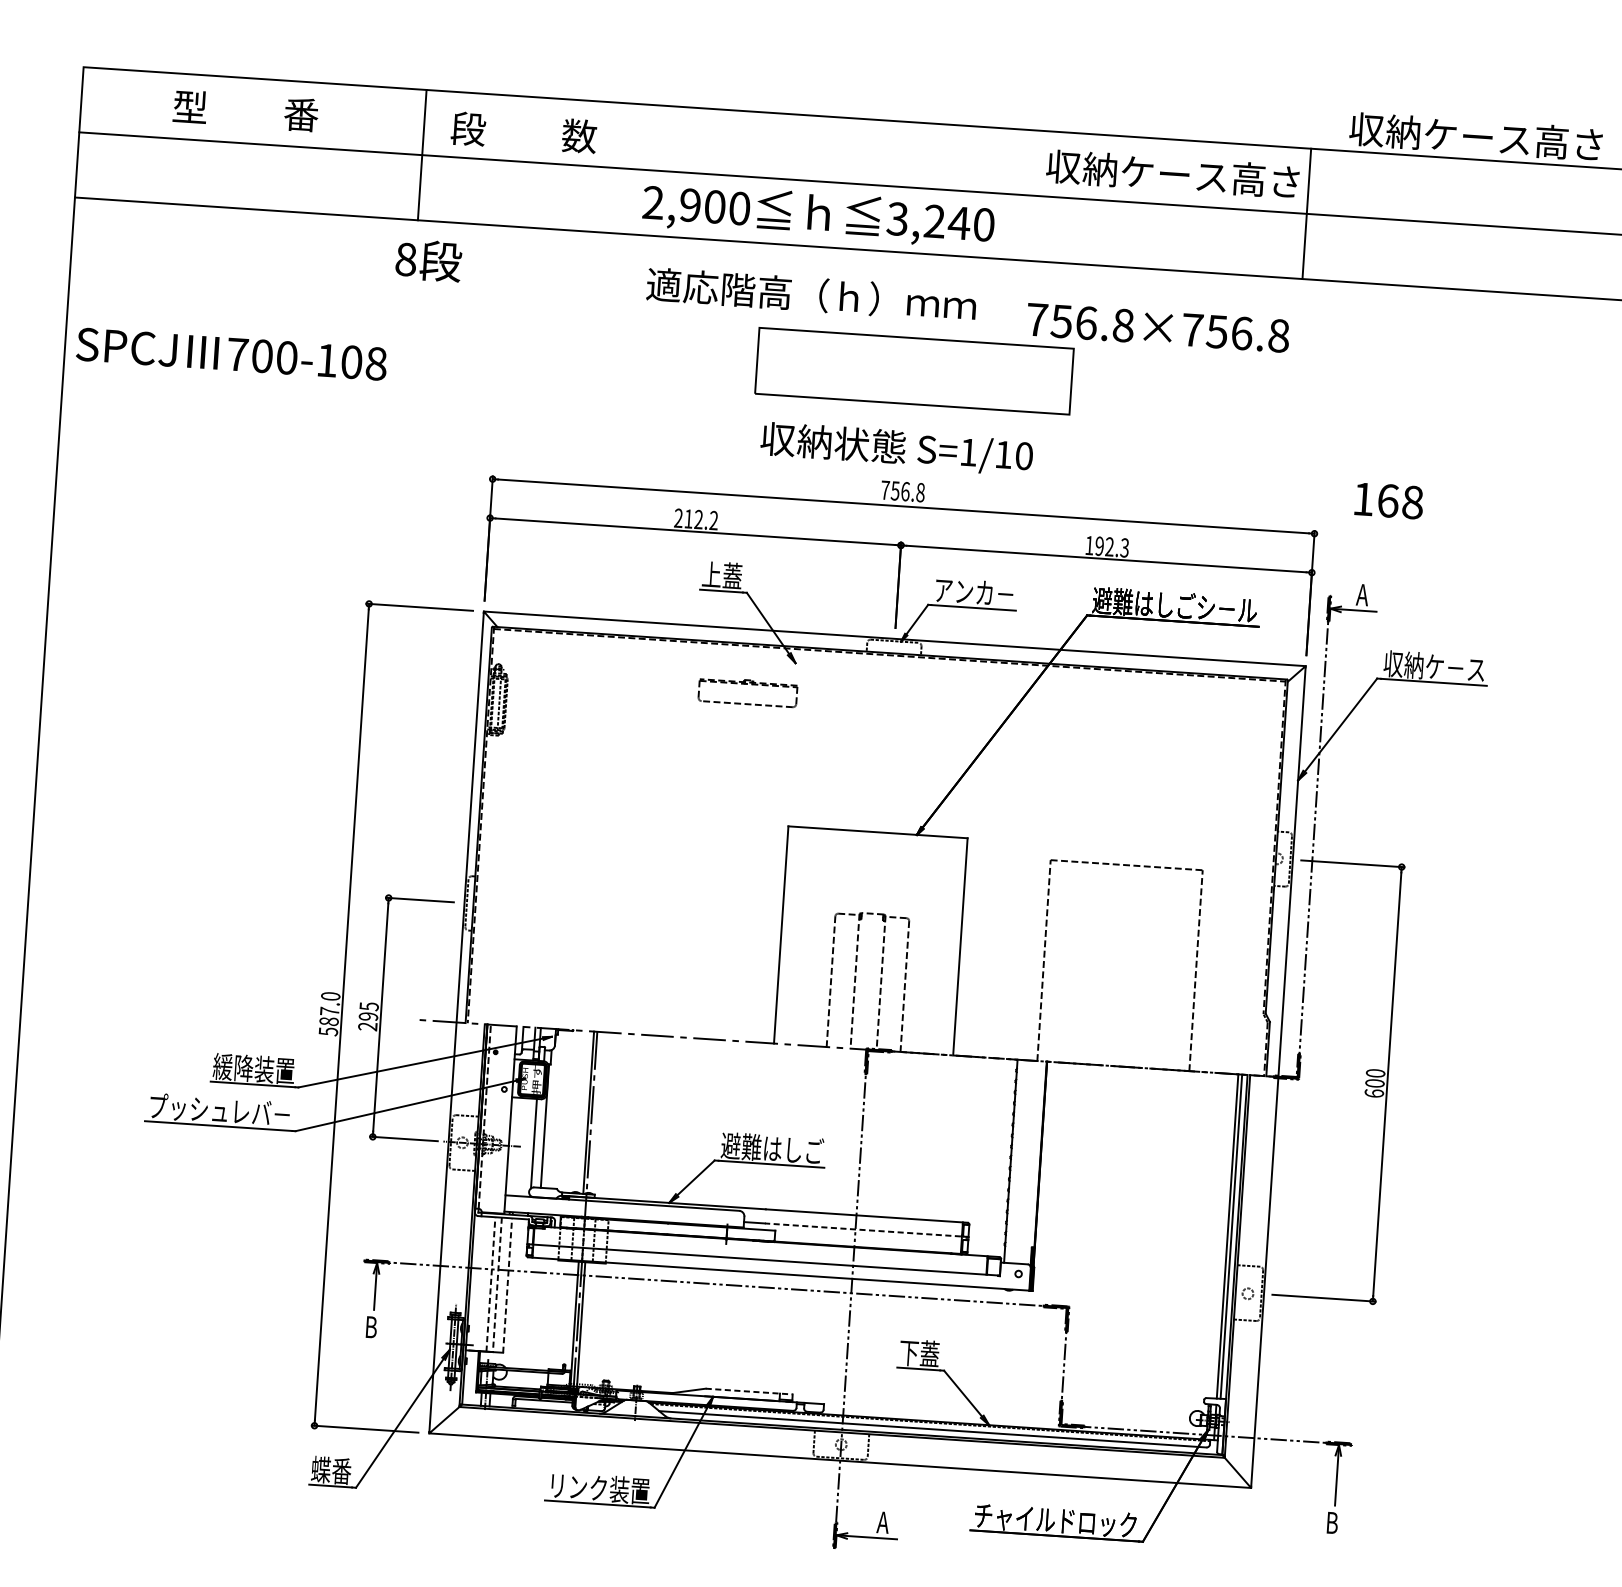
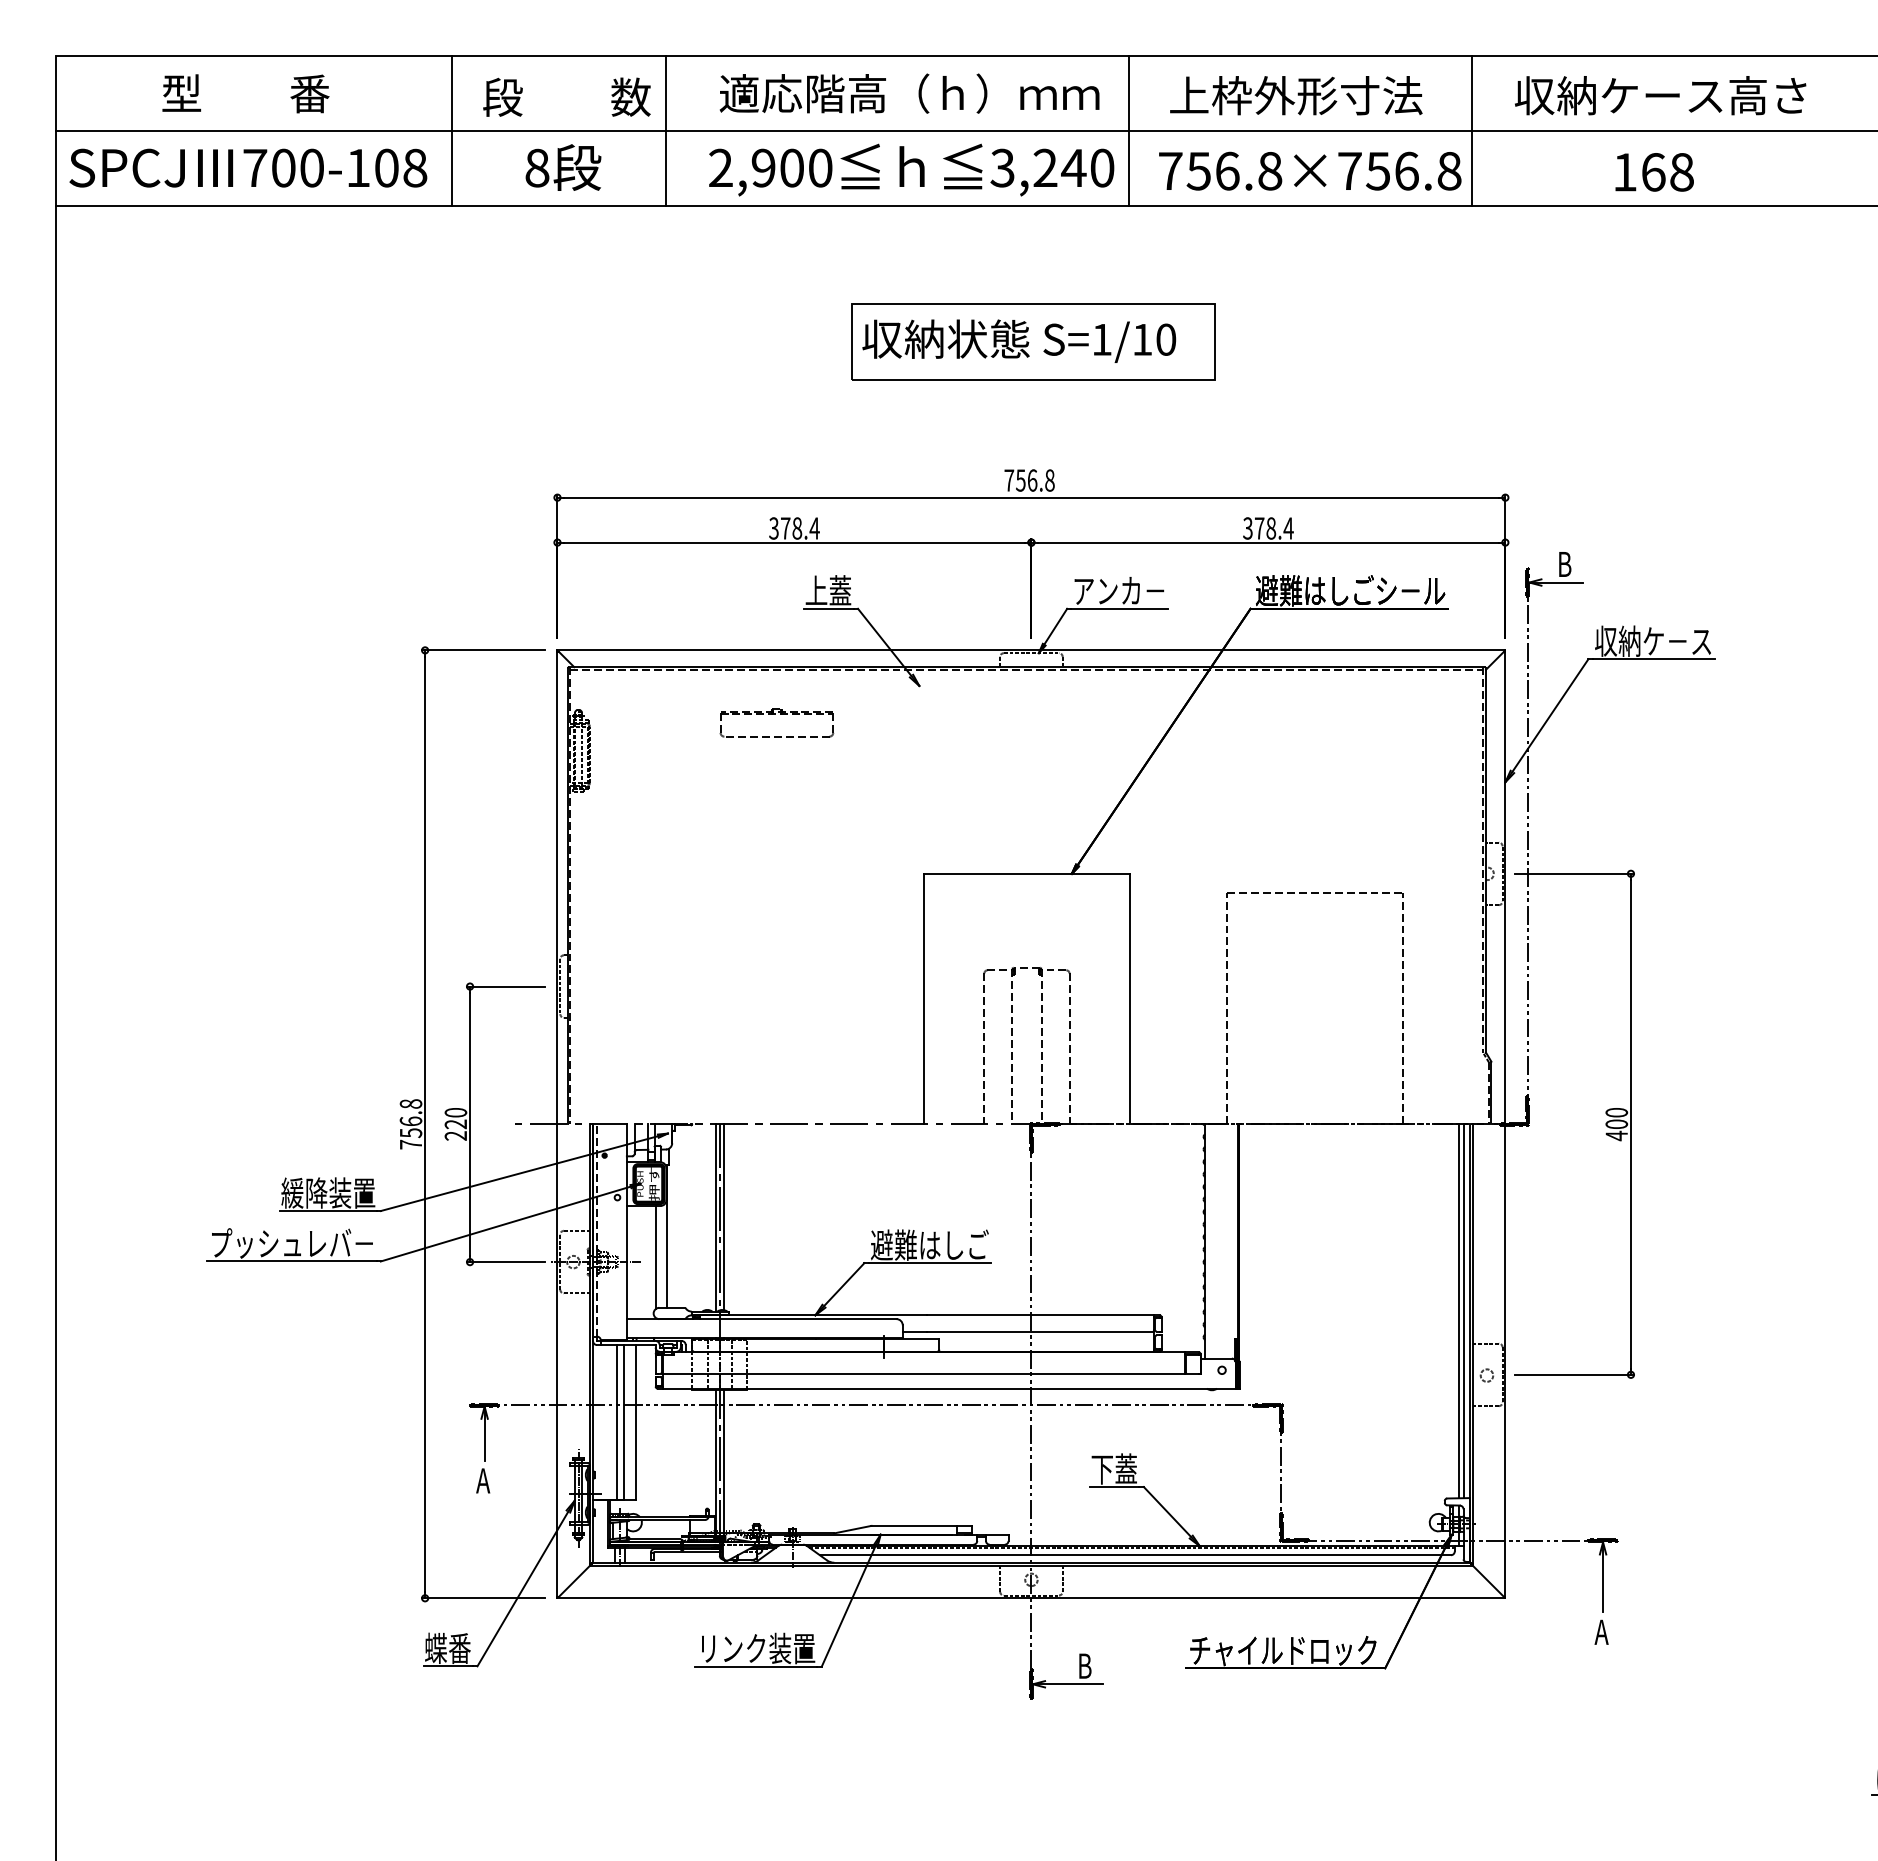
text: (1475, 136) -> (1660, 95), moved
line: (607, 167) -> (665, 130), added
text: (1172, 174) -> (1314, 95), 収納ケース高さ -> 上枠外形寸法
line: (1009, 193) -> (1129, 130), added
text: (428, 260) -> (563, 167), moved
text: (811, 294) -> (909, 93), moved
text: (1158, 327) -> (1310, 170), moved
text: (231, 353) -> (248, 167), moved
text: (897, 448) -> (1019, 340), moved
text: (1389, 501) -> (1654, 172), moved
text: (696, 519) -> (794, 528), 212.2 -> 378.4
text: (1107, 546) -> (1268, 528), 192.3 -> 378.4
text: (1362, 595) -> (1565, 564), A -> B
part: (747, 684) -> (775, 714), moved
text: (368, 1011) -> (455, 1118), 295 -> 220
text: (329, 1014) -> (410, 1124), 587.0 -> 756.8
text: (1374, 1093) -> (1616, 1135), 600 -> 400
line: (595, 1112) -> (723, 1217), added
line: (862, 1229) -> (1039, 1331), dashed -> solid
line: (490, 1284) -> (616, 1422), dashed -> solid
line: (497, 1284) -> (624, 1422), dashed -> solid
line: (507, 1285) -> (636, 1422), dashed -> solid
text: (371, 1326) -> (483, 1480), B -> A
line: (749, 1391) -> (922, 1525), dashed -> solid
text: (883, 1522) -> (1085, 1665), A -> B
text: (1332, 1522) -> (1601, 1631), B -> A

